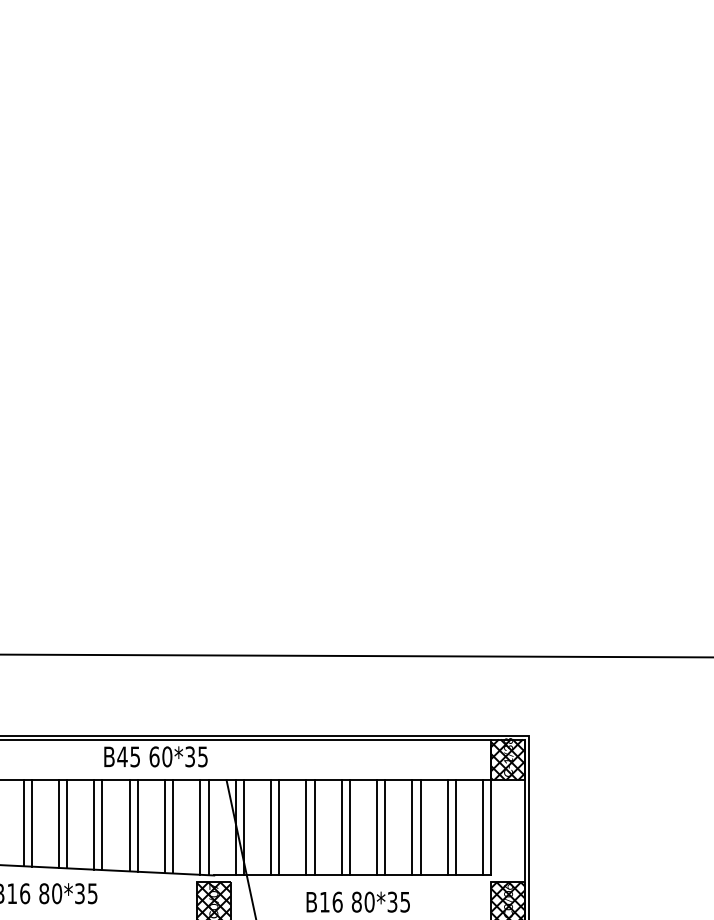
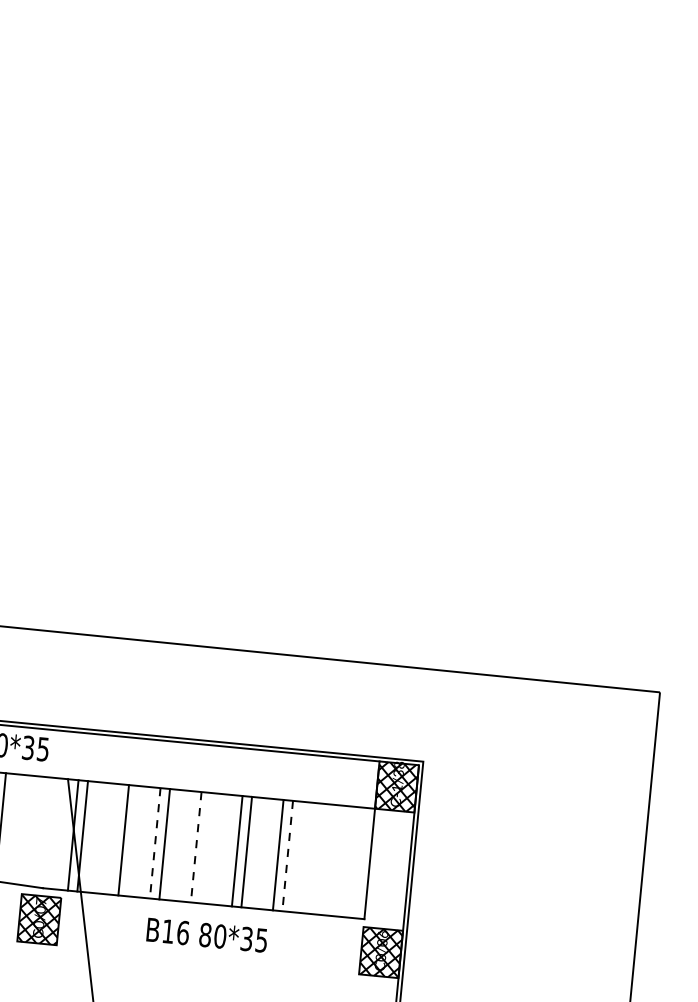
line: (200, 827) -> (32, 831), removed
line: (208, 827) -> (41, 831), removed
line: (271, 827) -> (114, 838), removed
line: (306, 827) -> (155, 842), solid -> dashed
line: (341, 827) -> (196, 846), solid -> dashed
line: (349, 827) -> (205, 847), removed
line: (420, 827) -> (287, 855), solid -> dashed
line: (447, 827) -> (318, 858), removed
line: (455, 827) -> (328, 859), removed
line: (483, 827) -> (360, 862), removed

